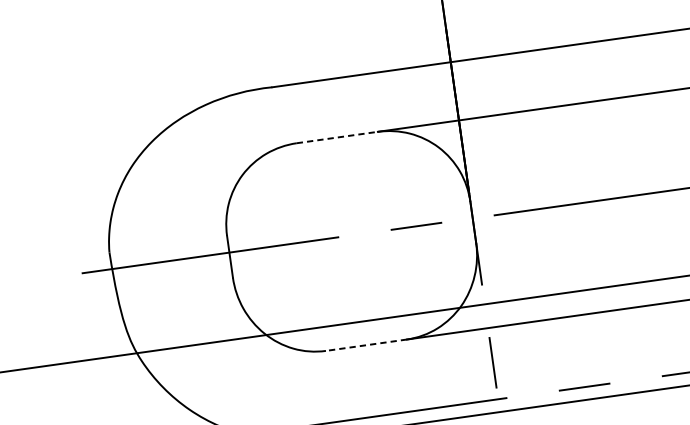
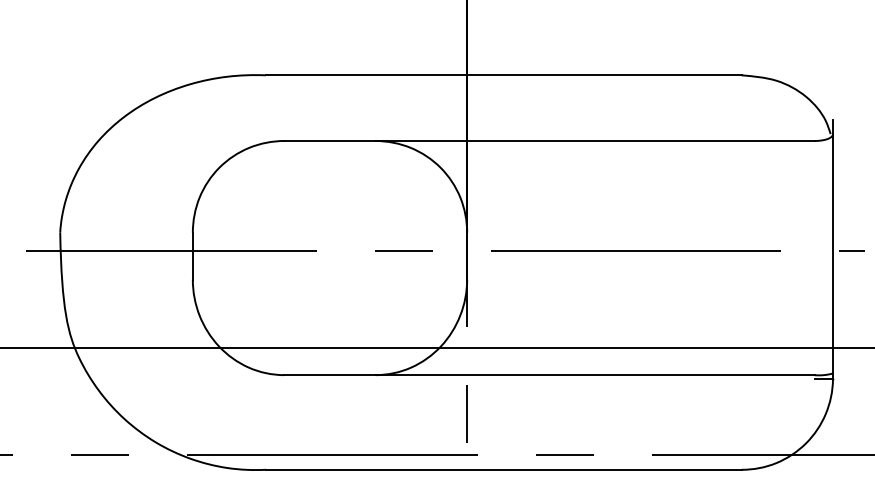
line: (337, 137) -> (330, 140), dashed -> solid
line: (366, 345) -> (330, 375), dashed -> solid

